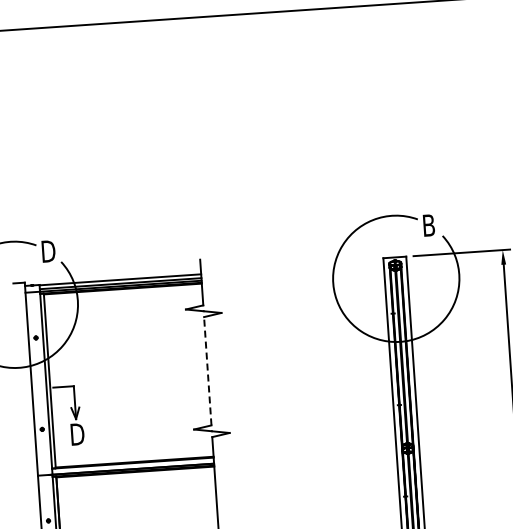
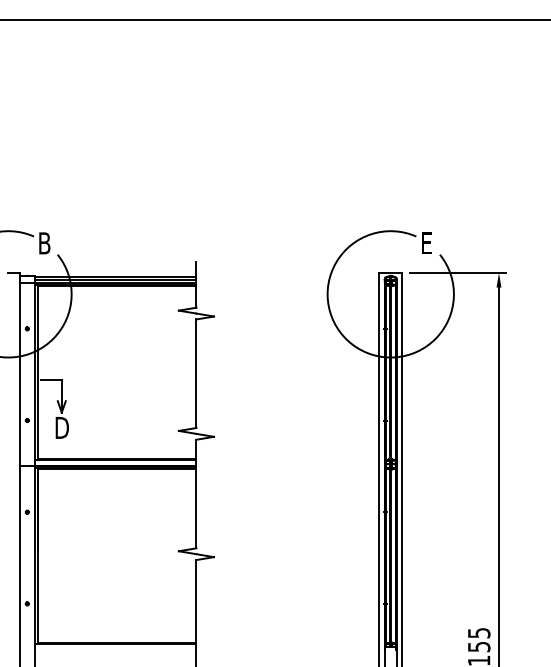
text: (428, 225) -> (426, 243), B -> E
text: (49, 251) -> (46, 243), D -> B
line: (207, 371) -> (196, 373), dashed -> solid

